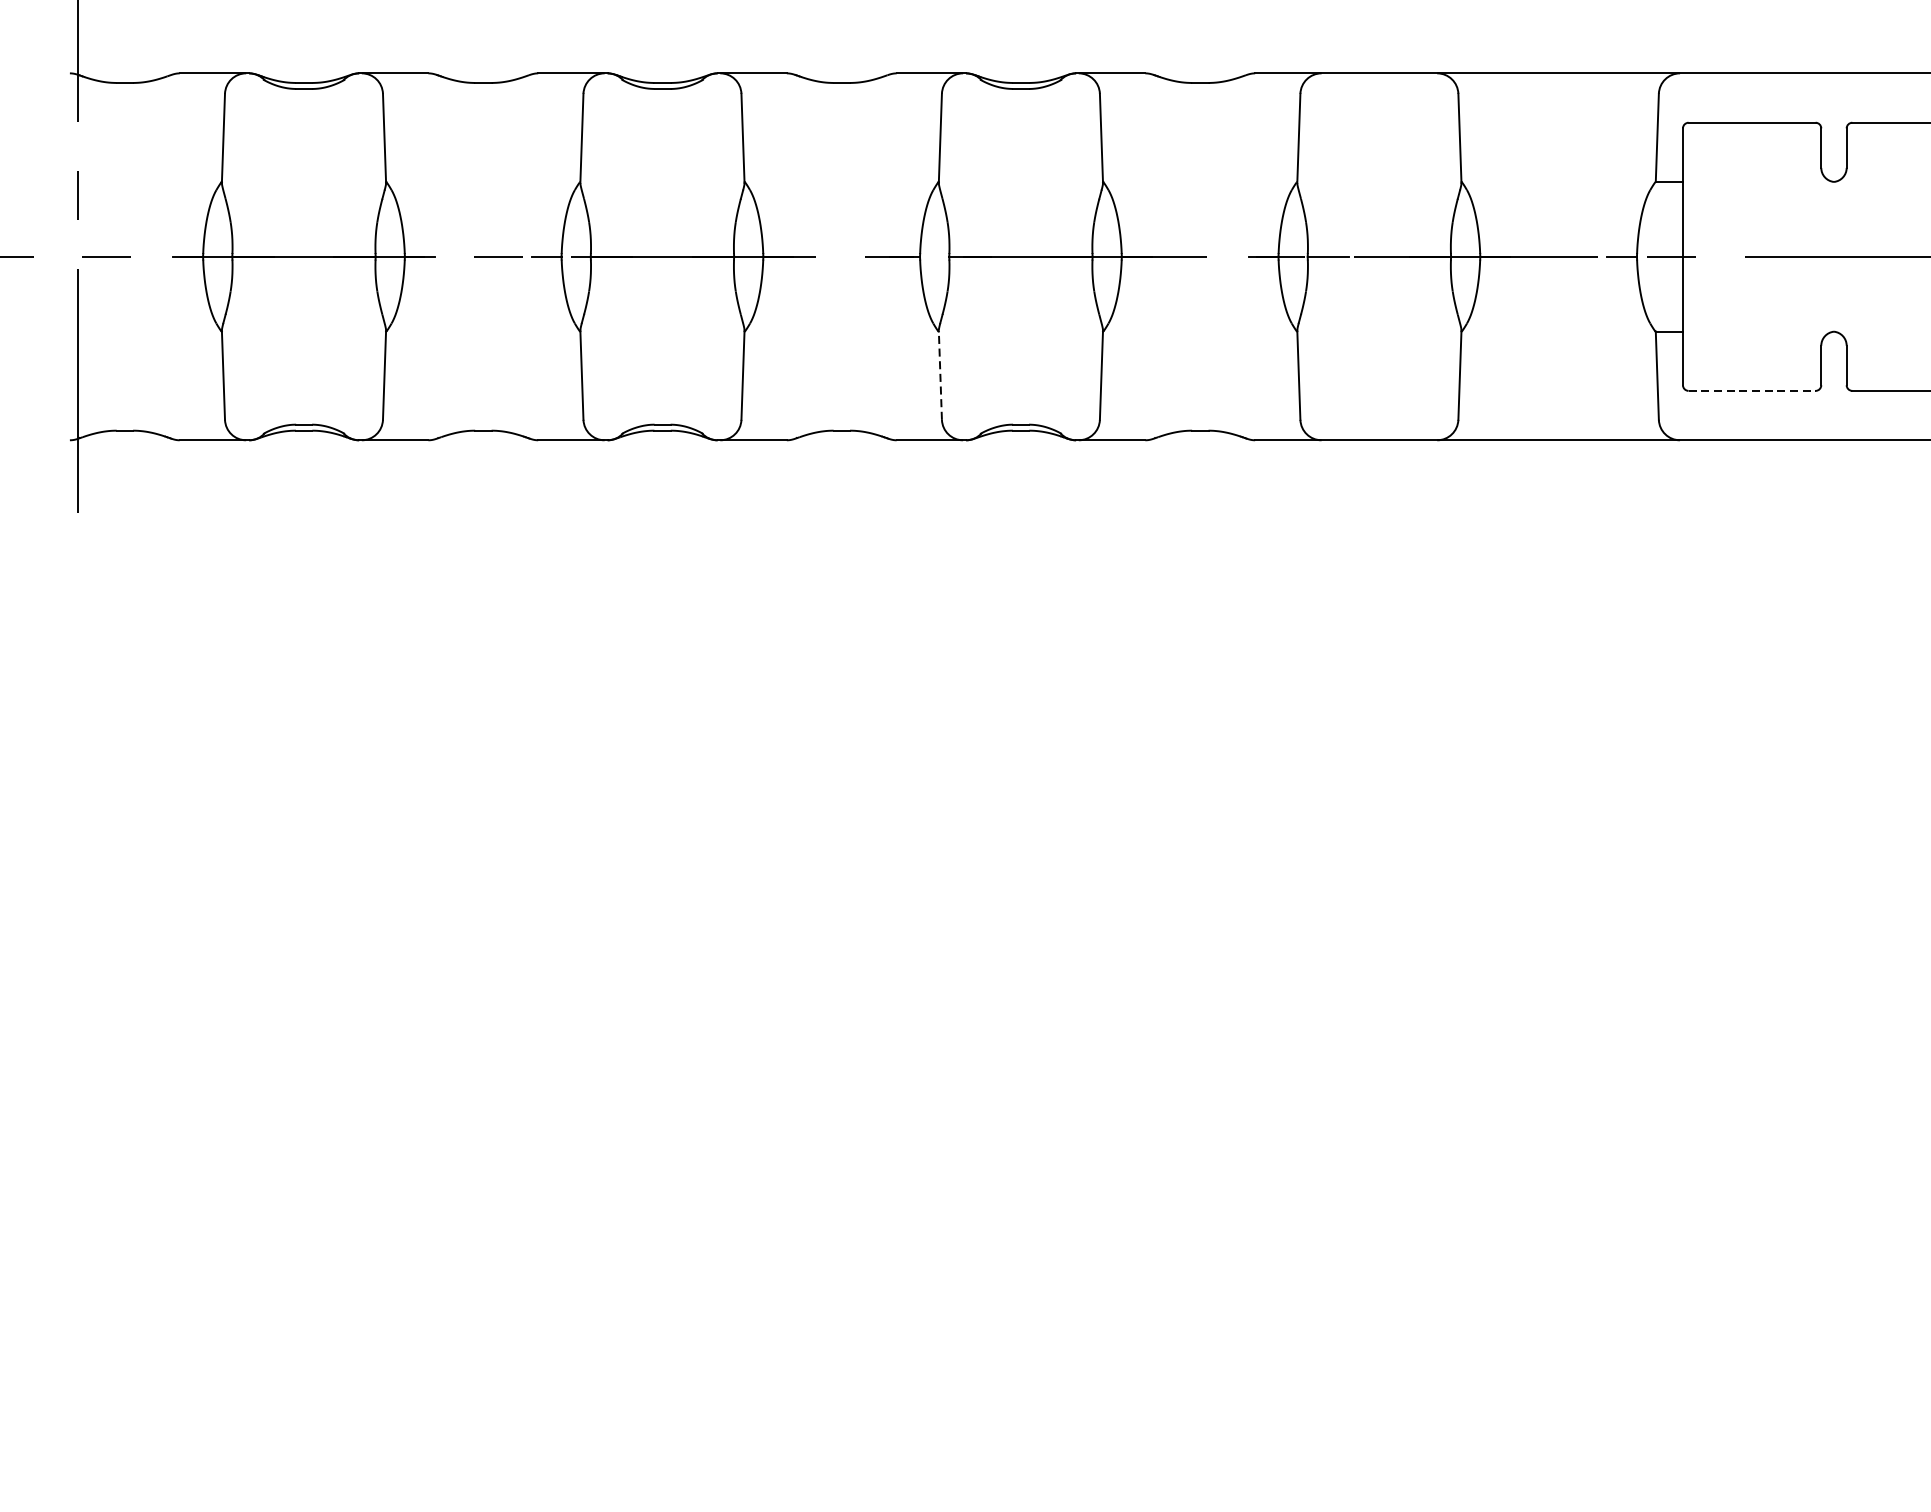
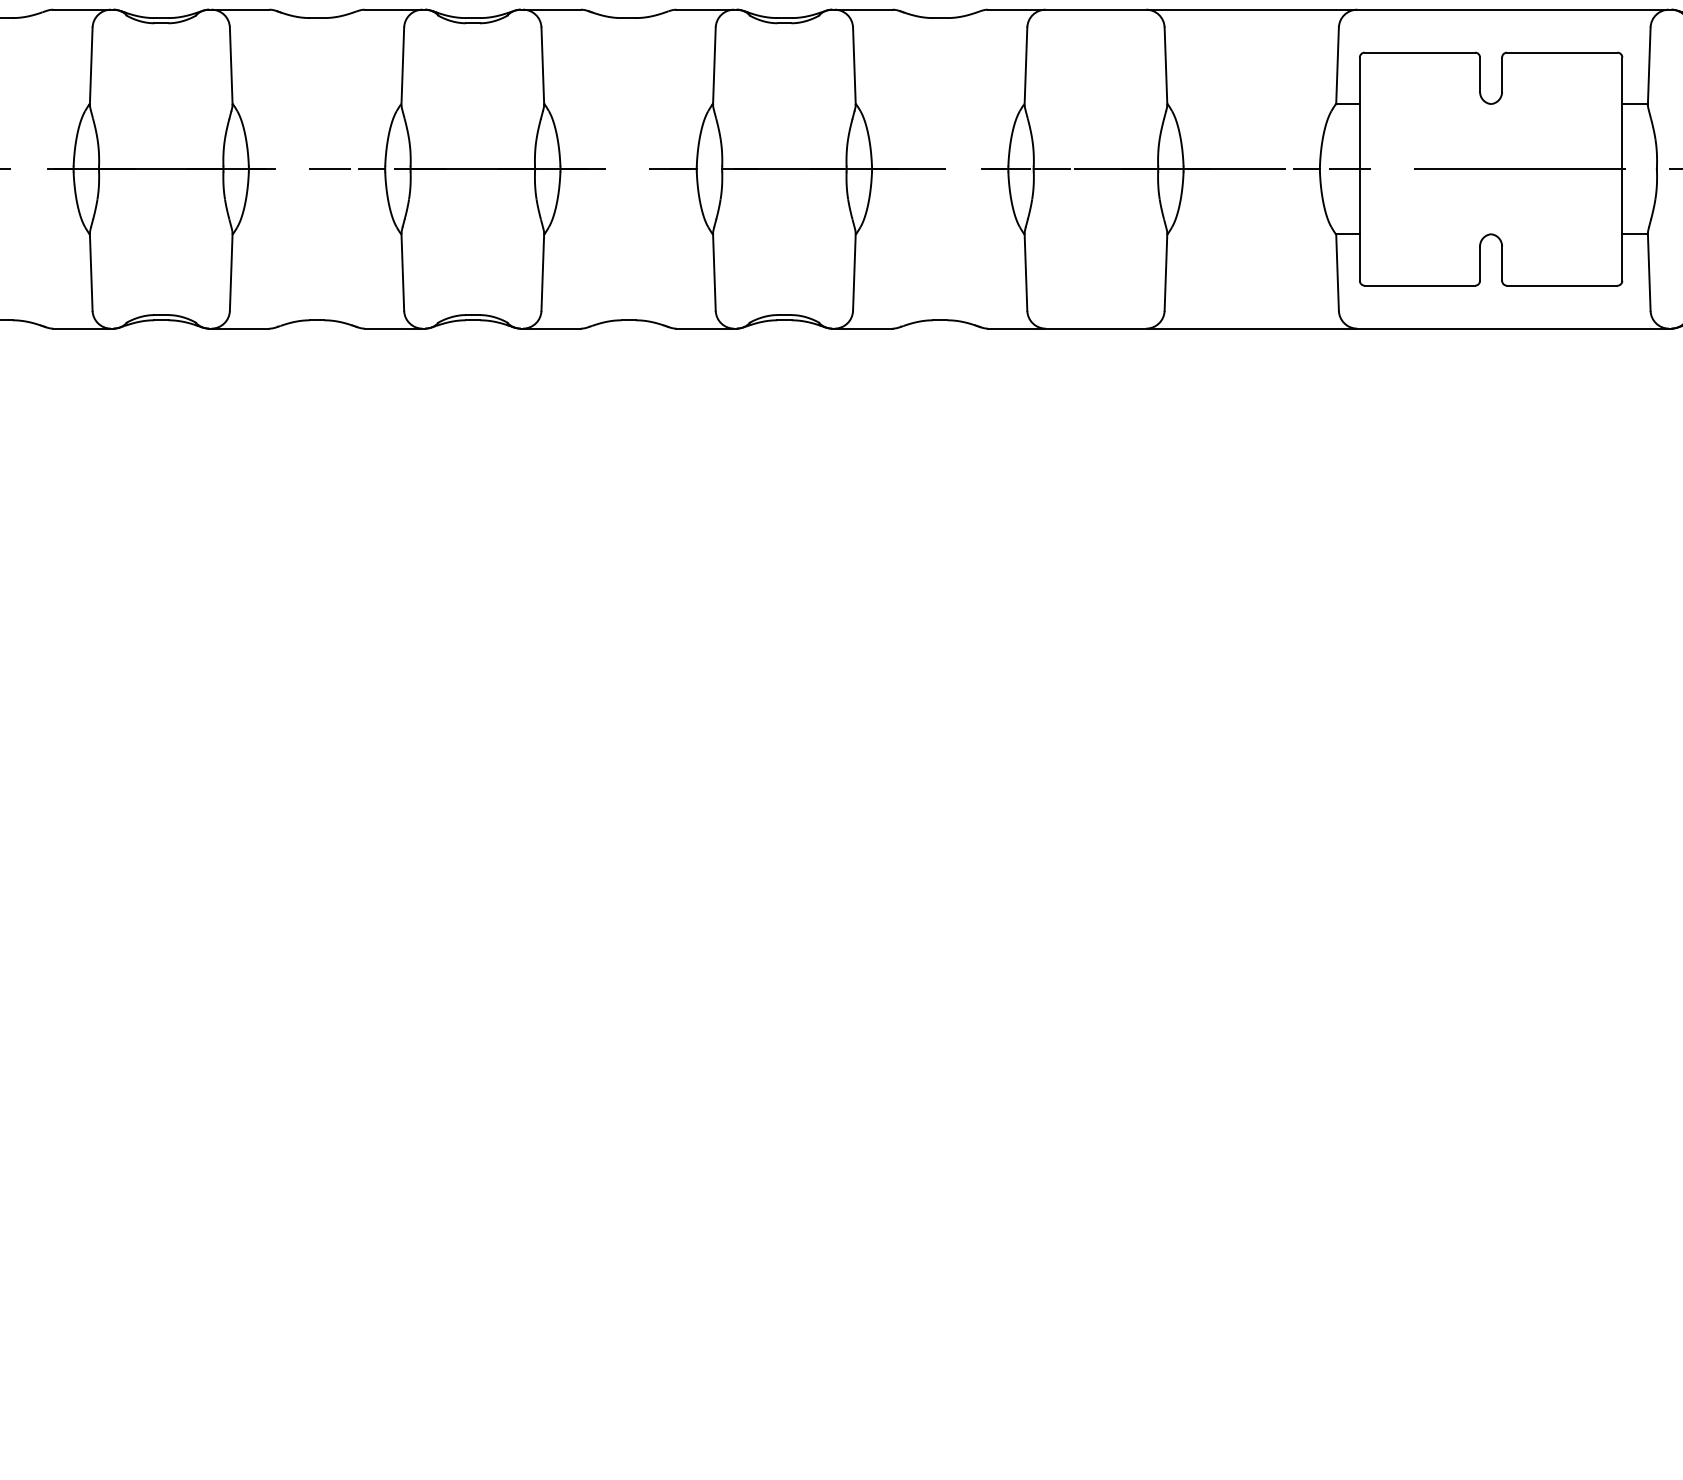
line: (940, 375) -> (714, 272), dashed -> solid
line: (1752, 390) -> (1420, 285), dashed -> solid

